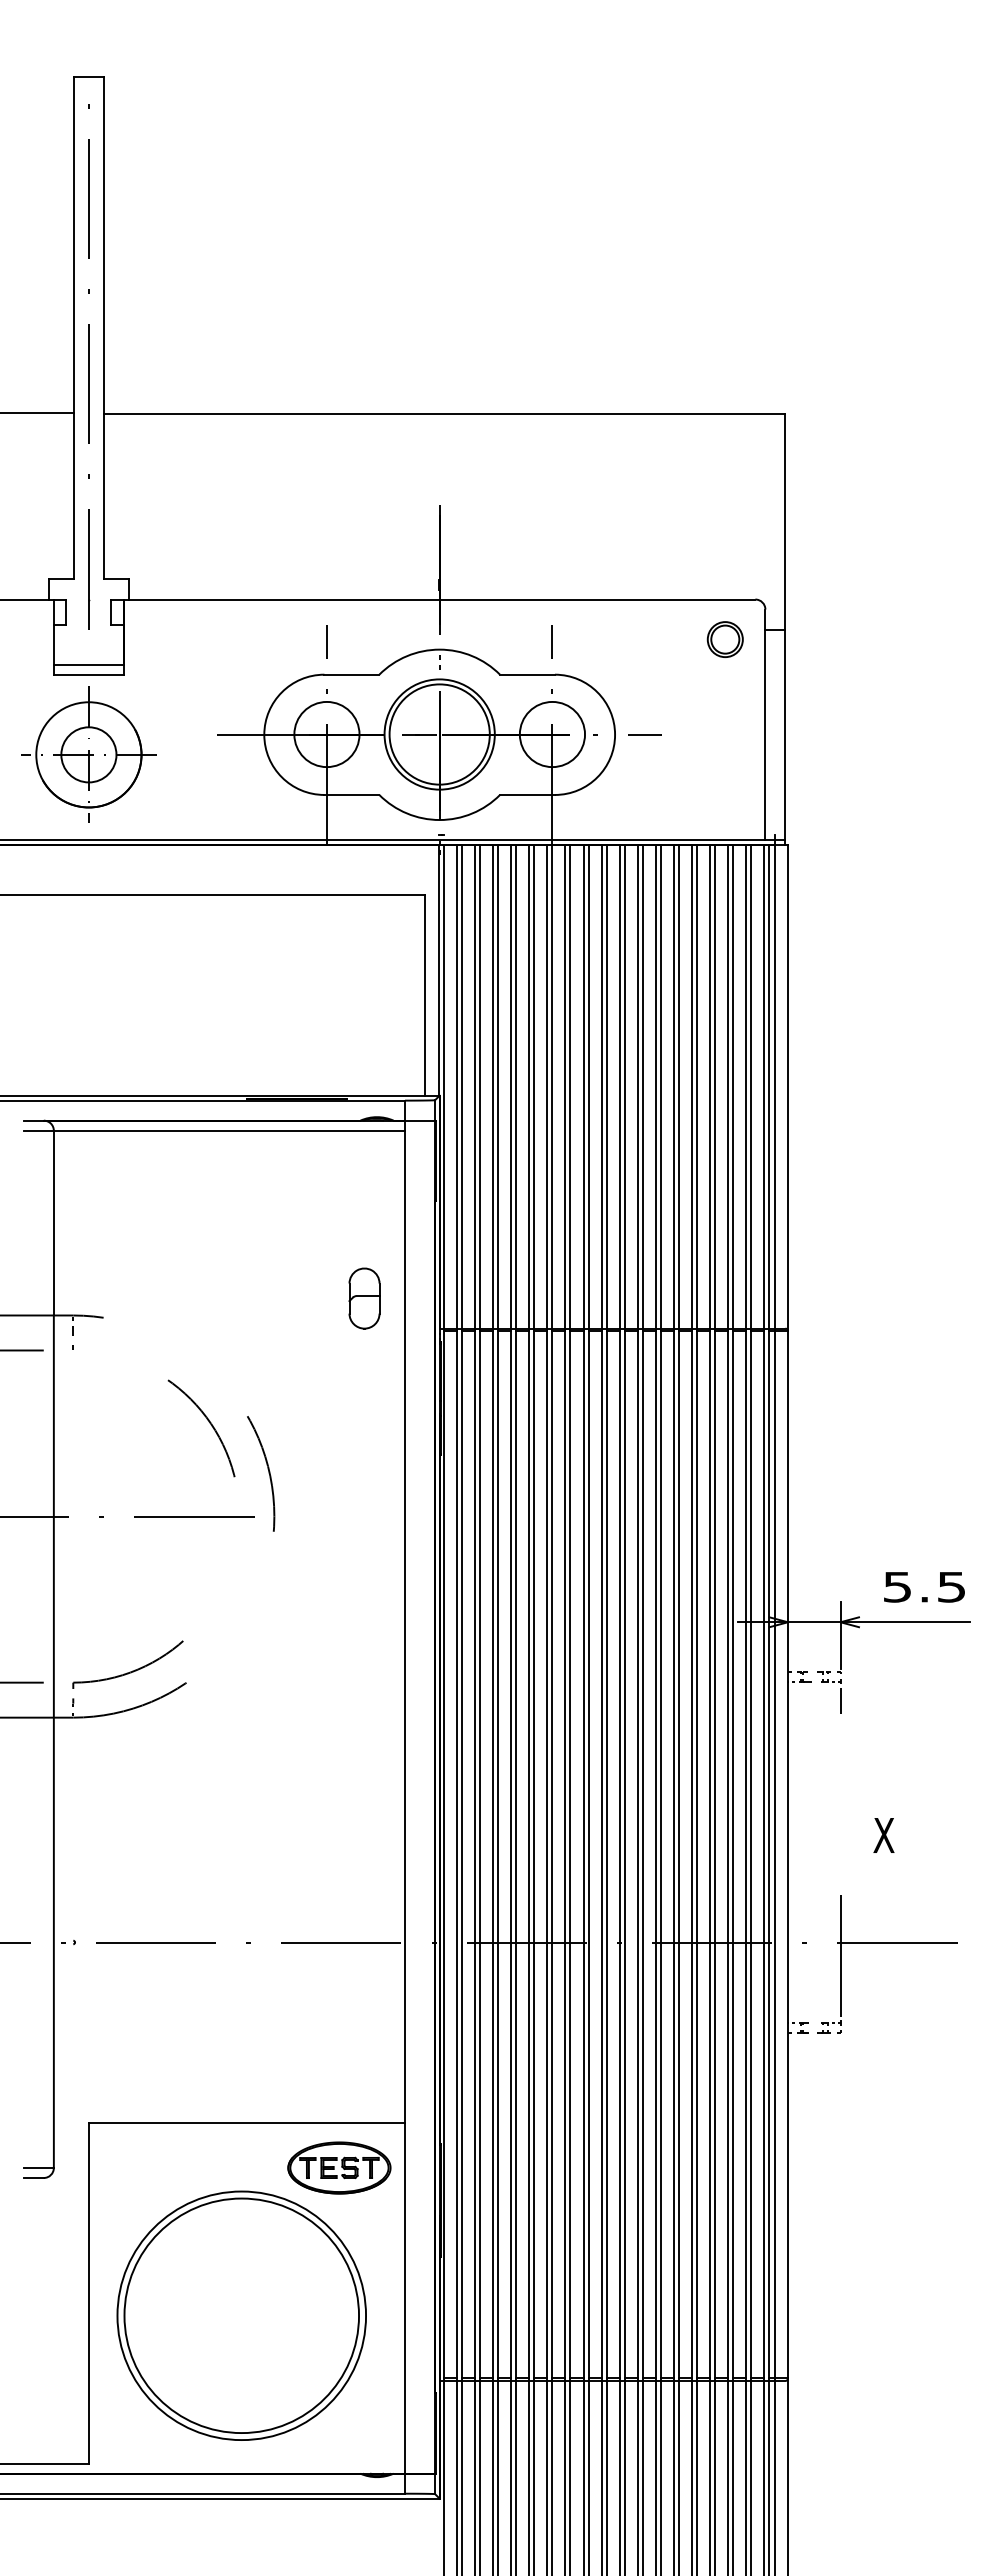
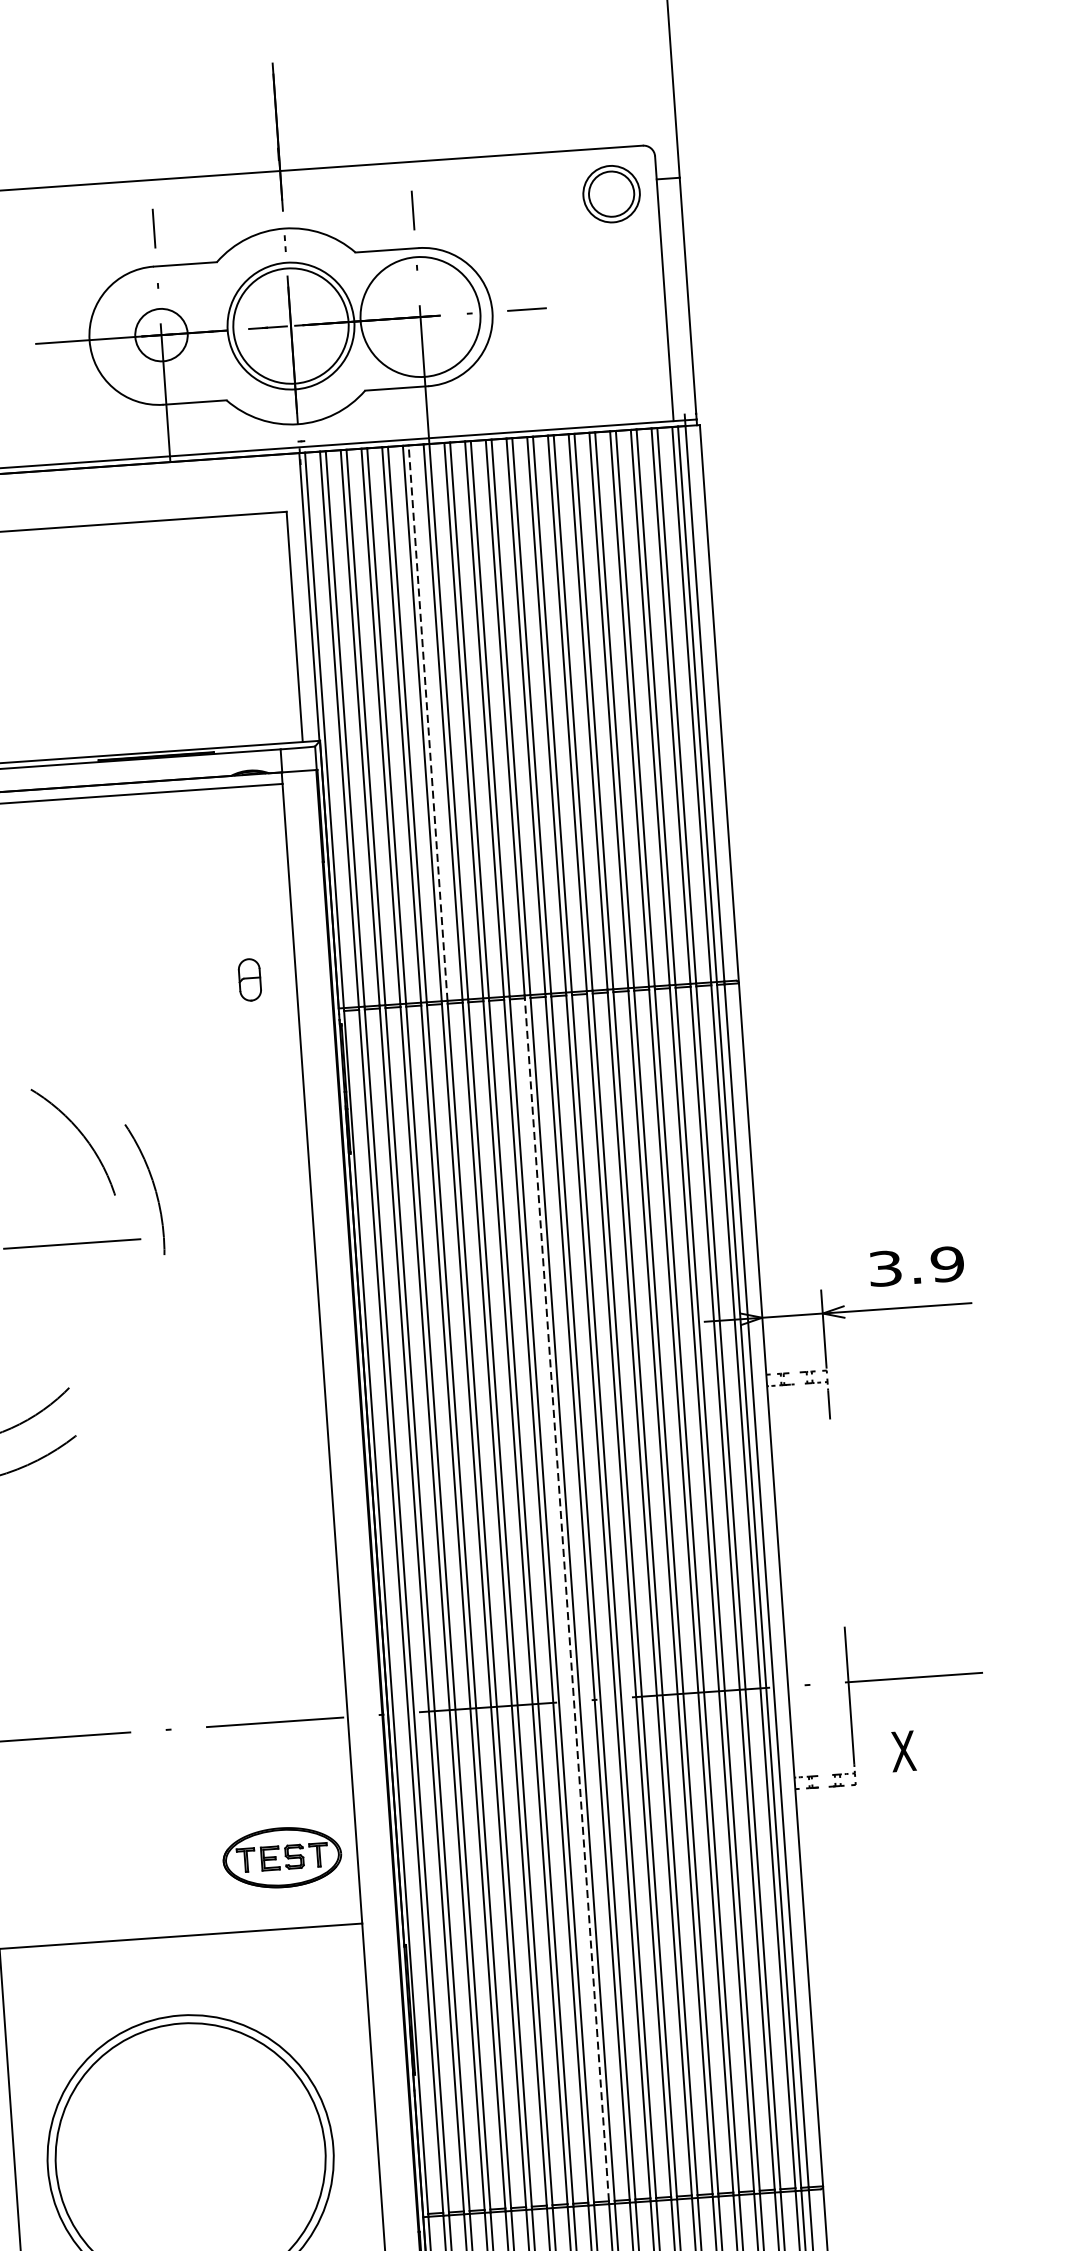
part: (724, 639) -> (610, 194), size x1.4
circle: (326, 734) -> (161, 335), size x0.7
circle: (552, 734) -> (420, 316), size x1.6
line: (534, 1086) -> (428, 722), solid -> dashed
part: (364, 1298) -> (249, 979), size x0.6
text: (924, 1586) -> (916, 1265), 5.5 -> 3.9
text: (883, 1835) -> (902, 1751), moved
line: (601, 1854) -> (566, 1599), solid -> dashed
part: (339, 2167) -> (282, 1857), moved

